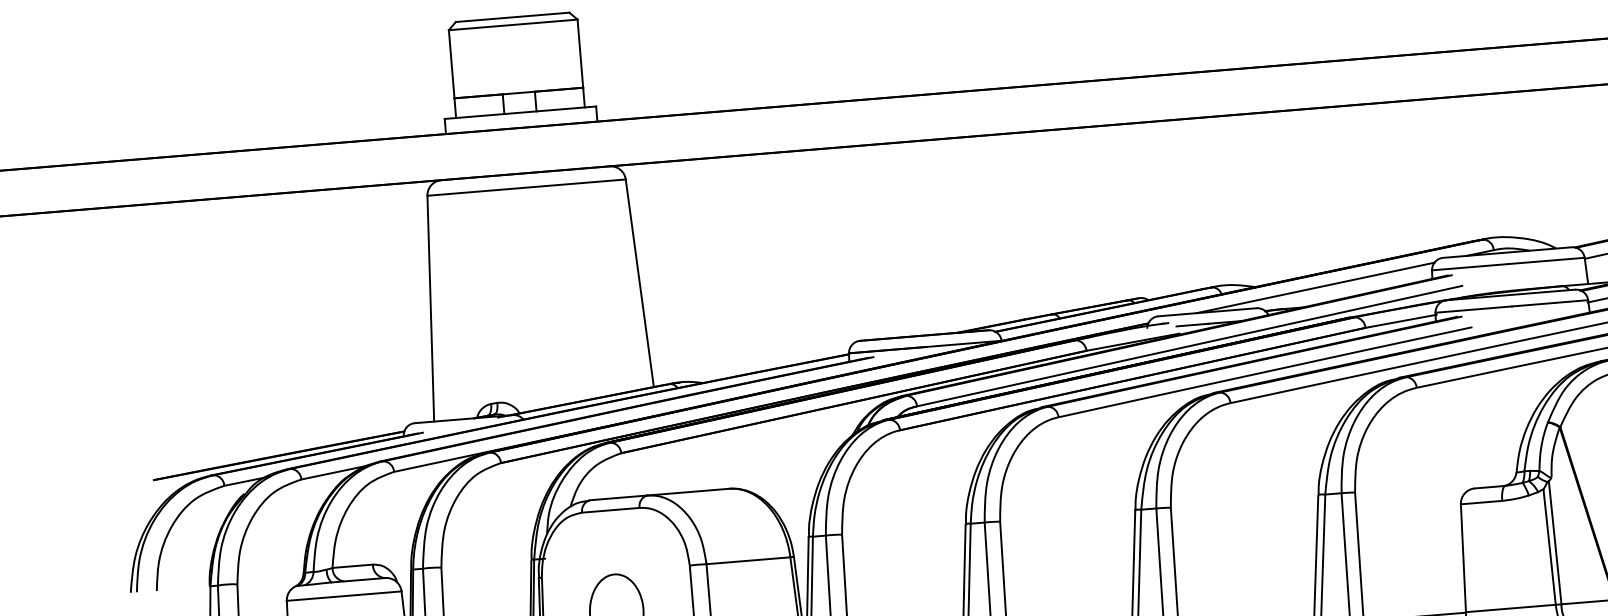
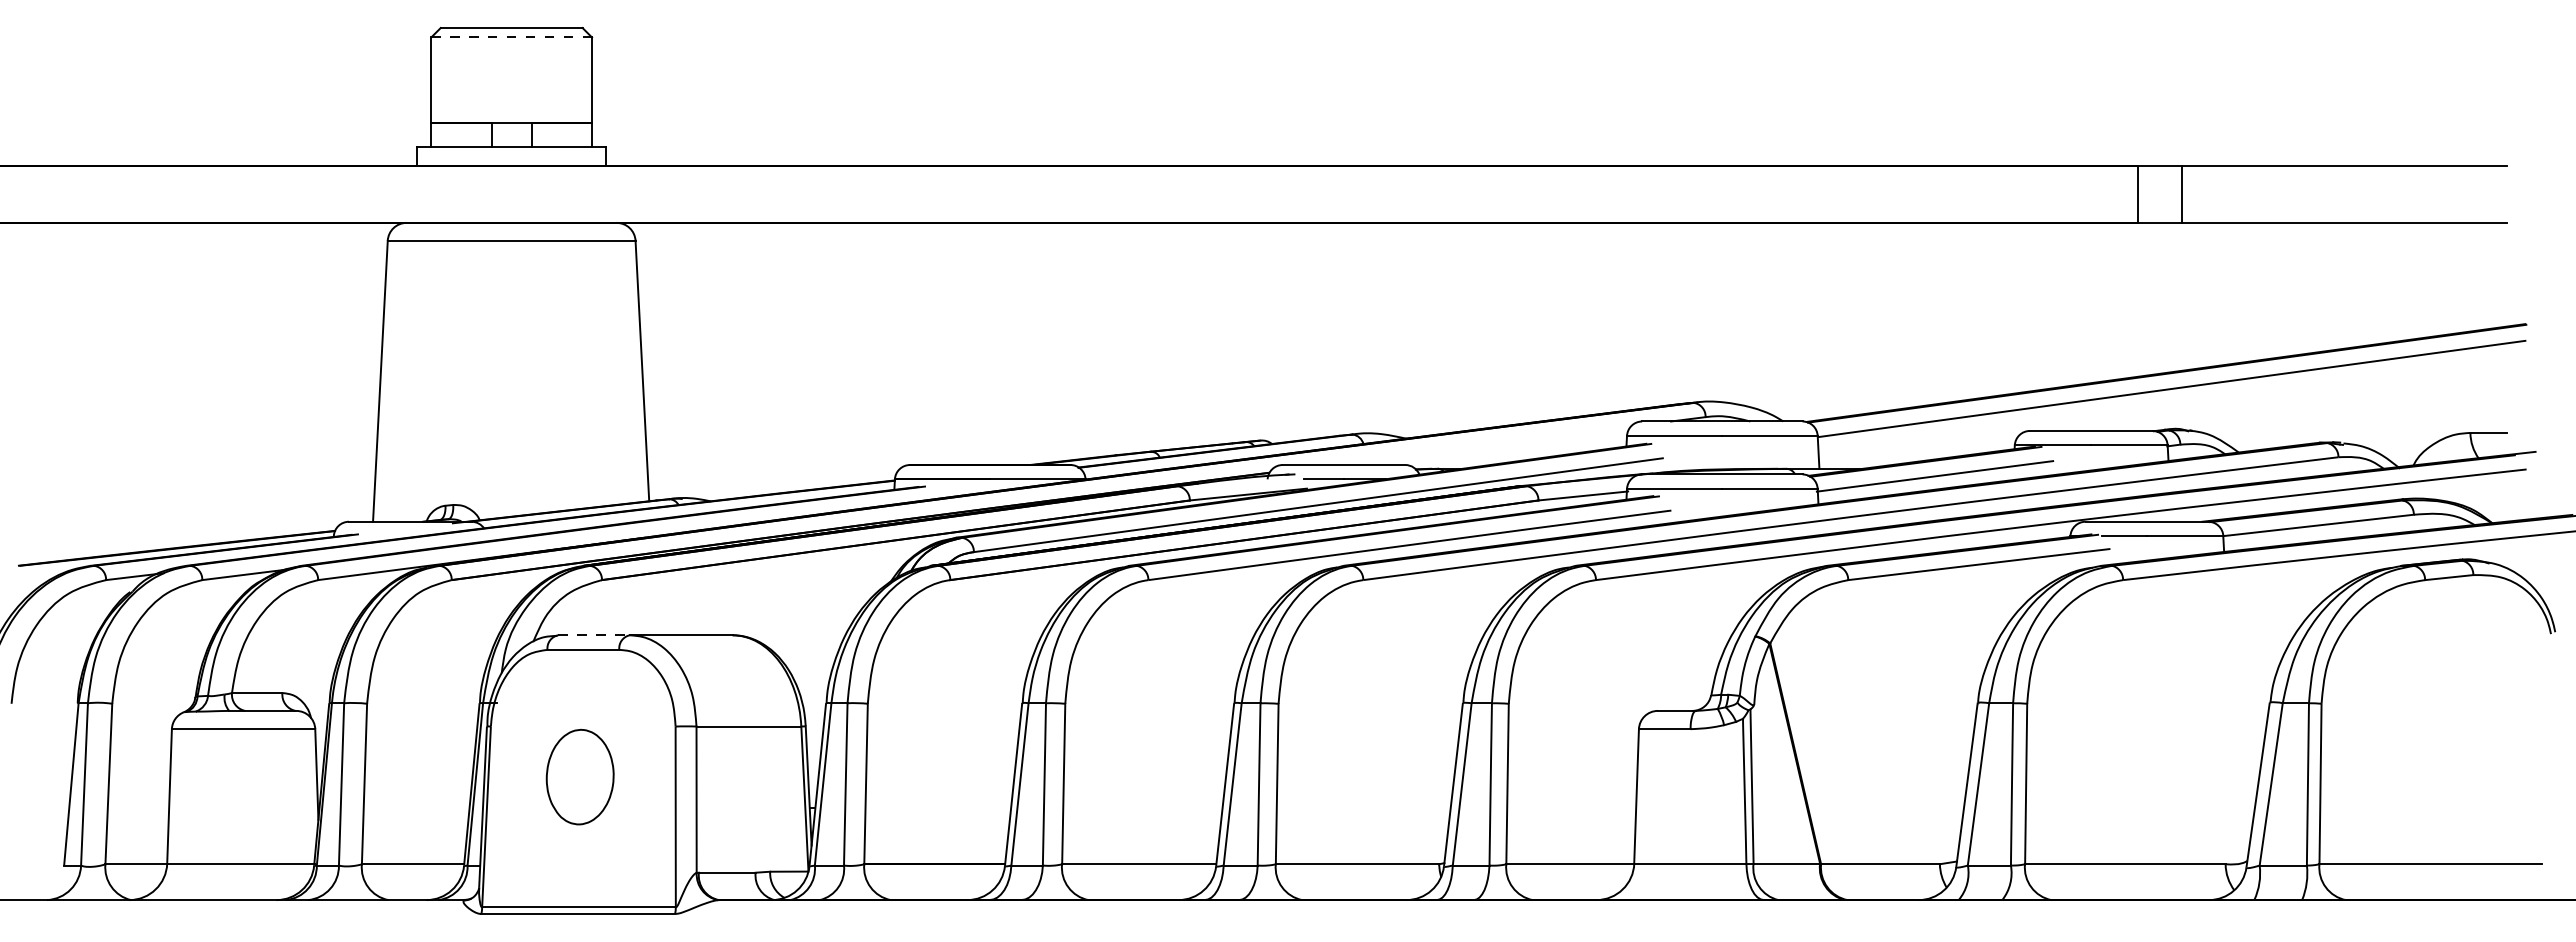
line: (513, 24) -> (511, 37), solid -> dashed
line: (1315, 287) -> (1480, 445), removed
line: (618, 498) -> (594, 635), solid -> dashed

